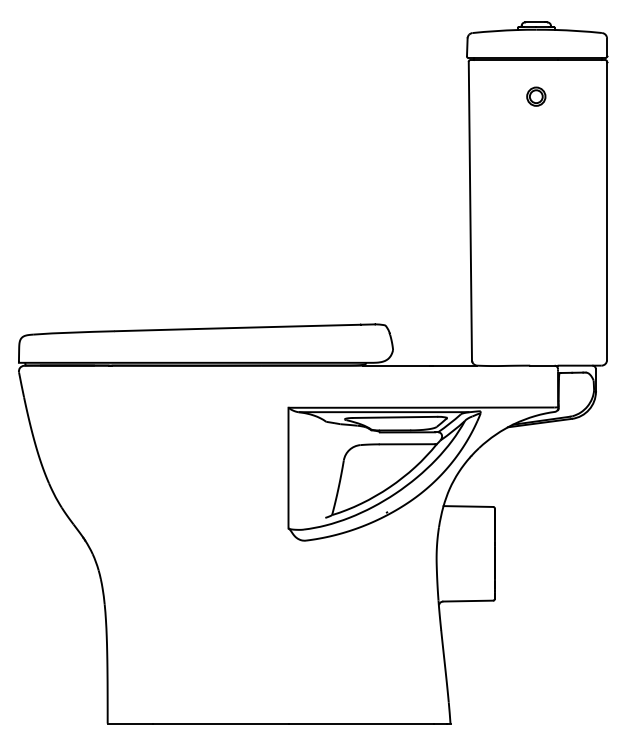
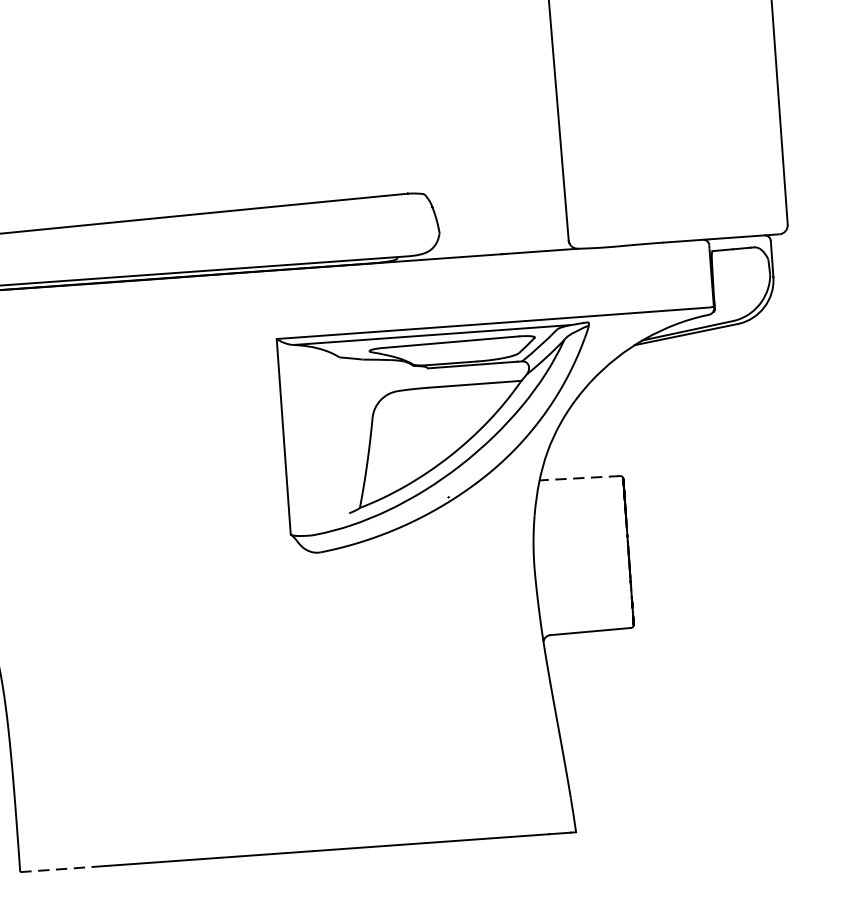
line: (468, 506) -> (580, 478), solid -> dashed
line: (130, 723) -> (57, 869), solid -> dashed

